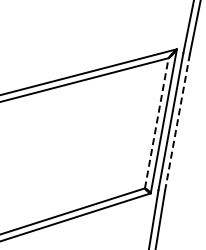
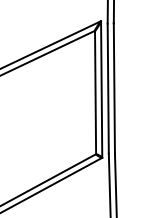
line: (156, 122) -> (95, 91), dashed -> solid
line: (177, 122) -> (114, 88), dashed -> solid

